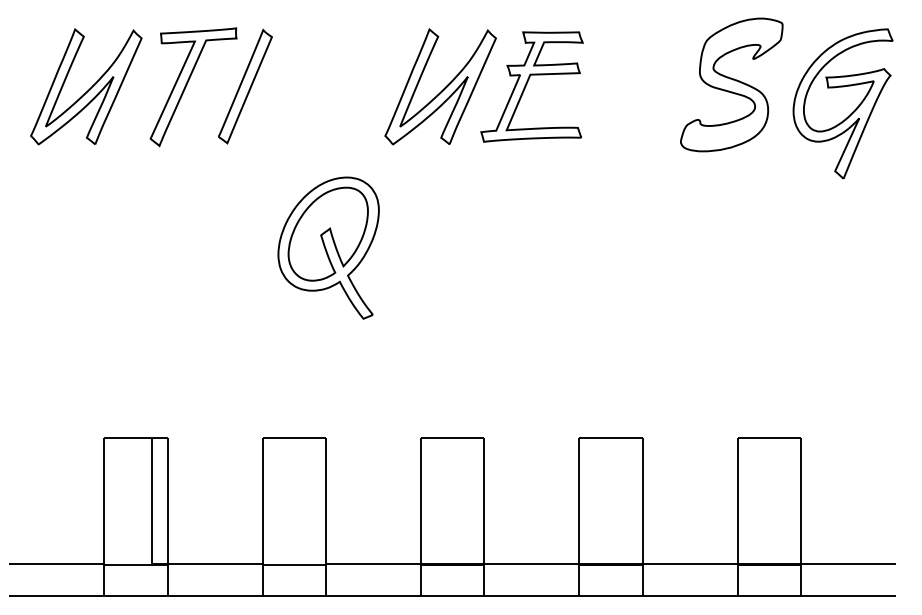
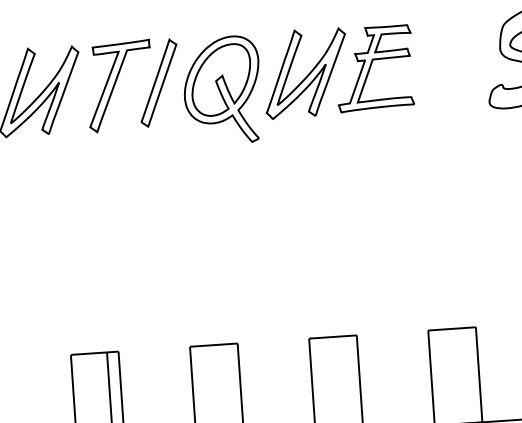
part: (328, 247) -> (222, 90), moved

